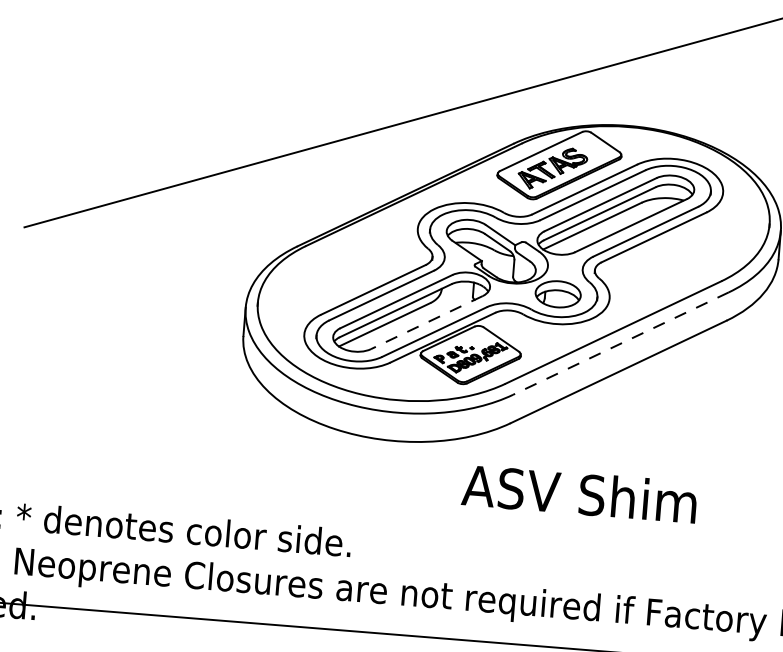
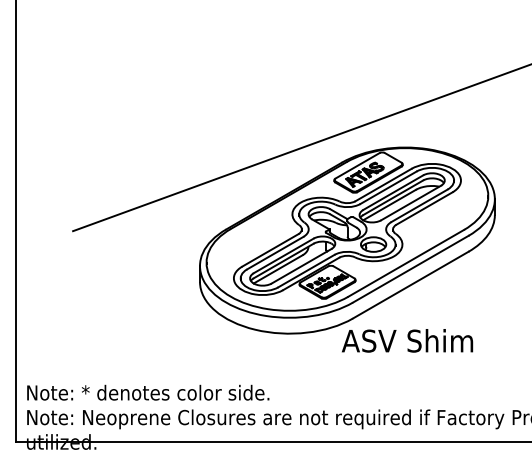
line: (426, 323) -> (301, 266), dashed -> solid
line: (620, 344) -> (410, 269), dashed -> solid
text: (579, 493) -> (407, 340), moved

